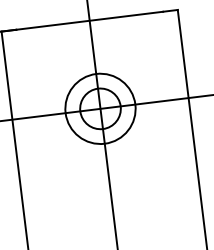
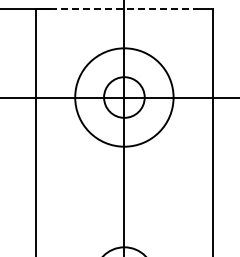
line: (89, 20) -> (124, 8), solid -> dashed
circle: (100, 108) -> (124, 97), size x1.4

